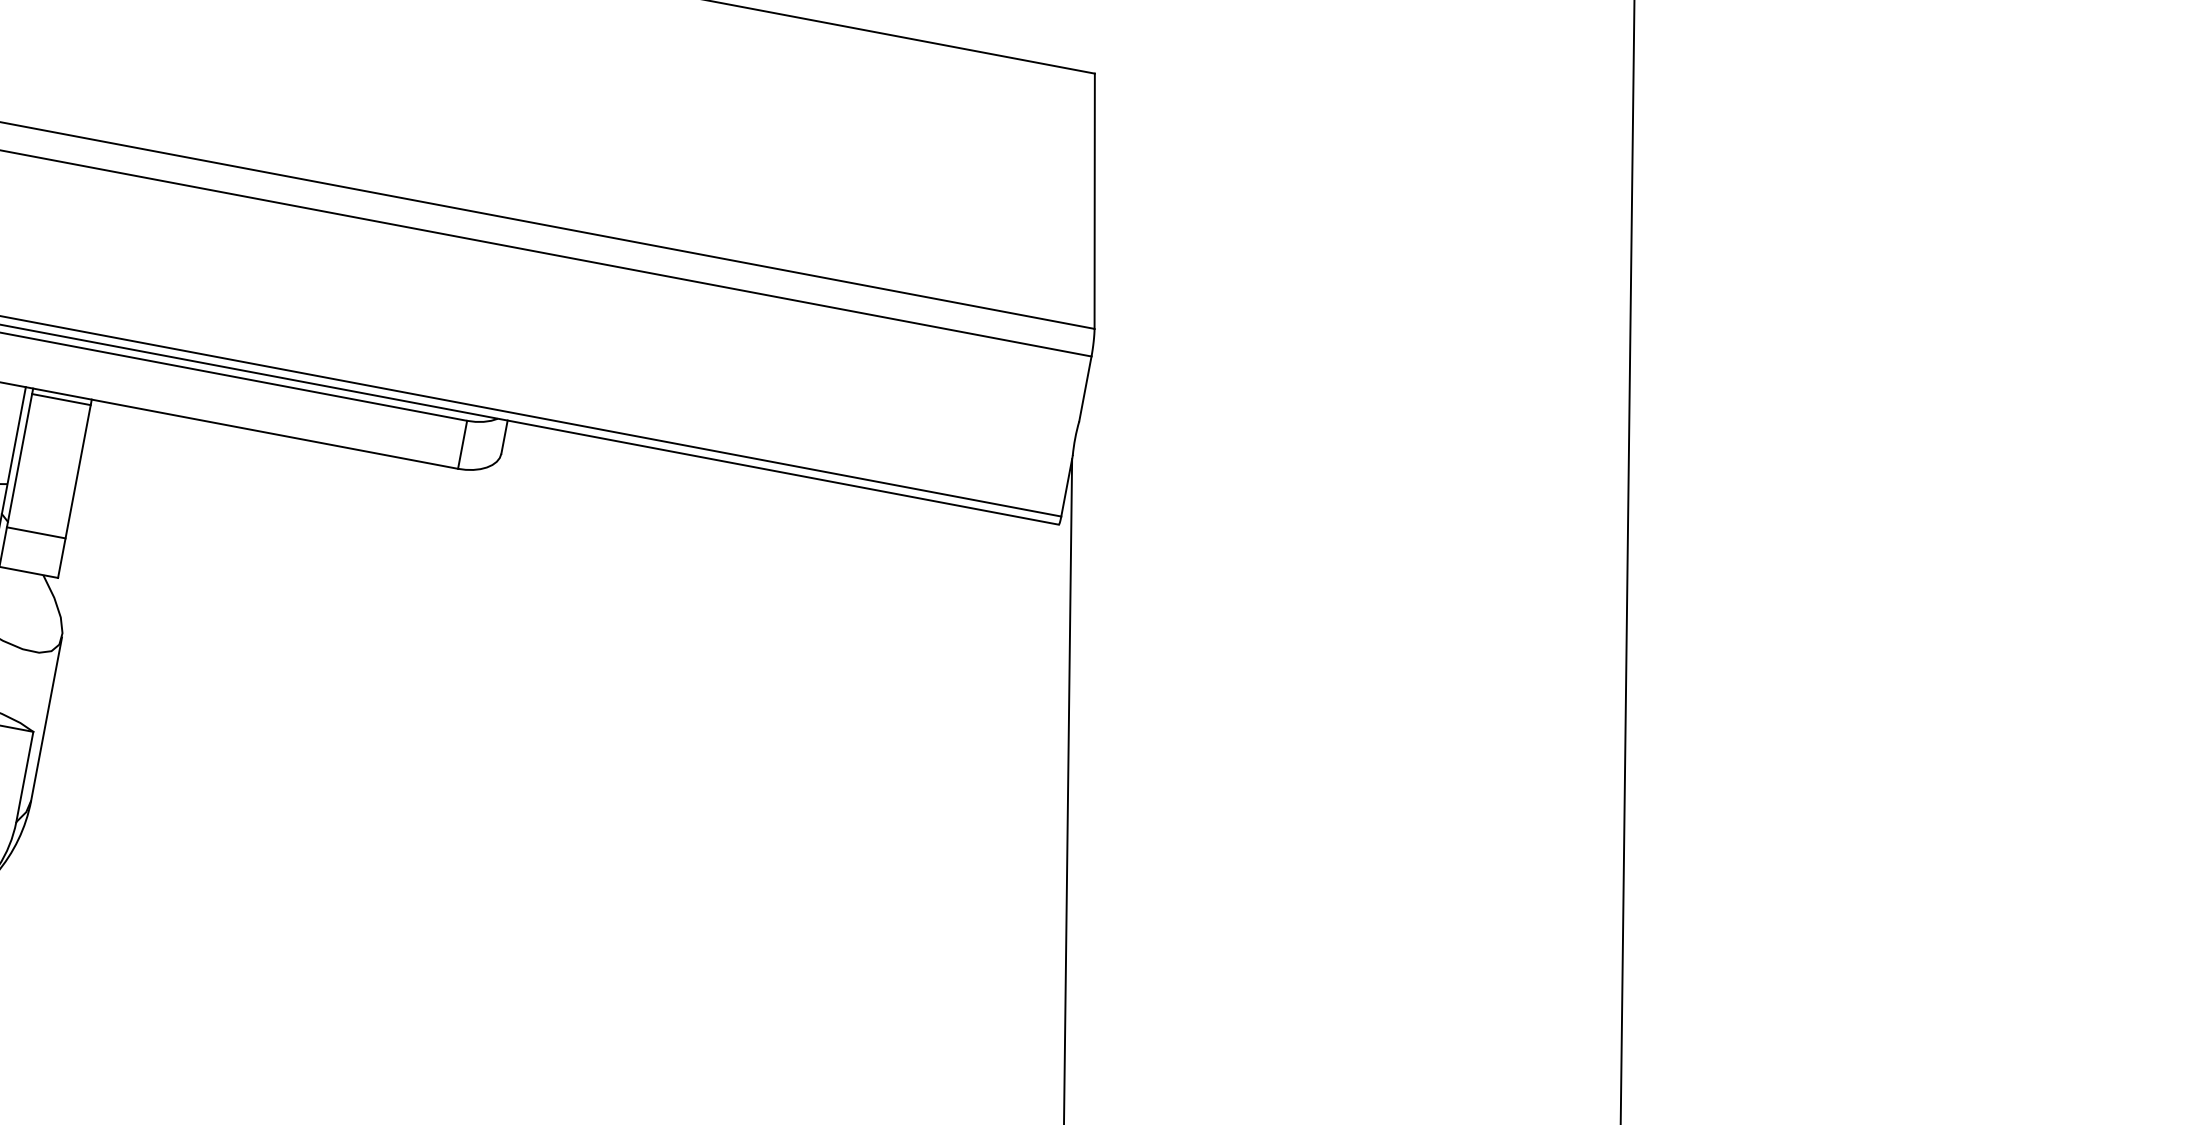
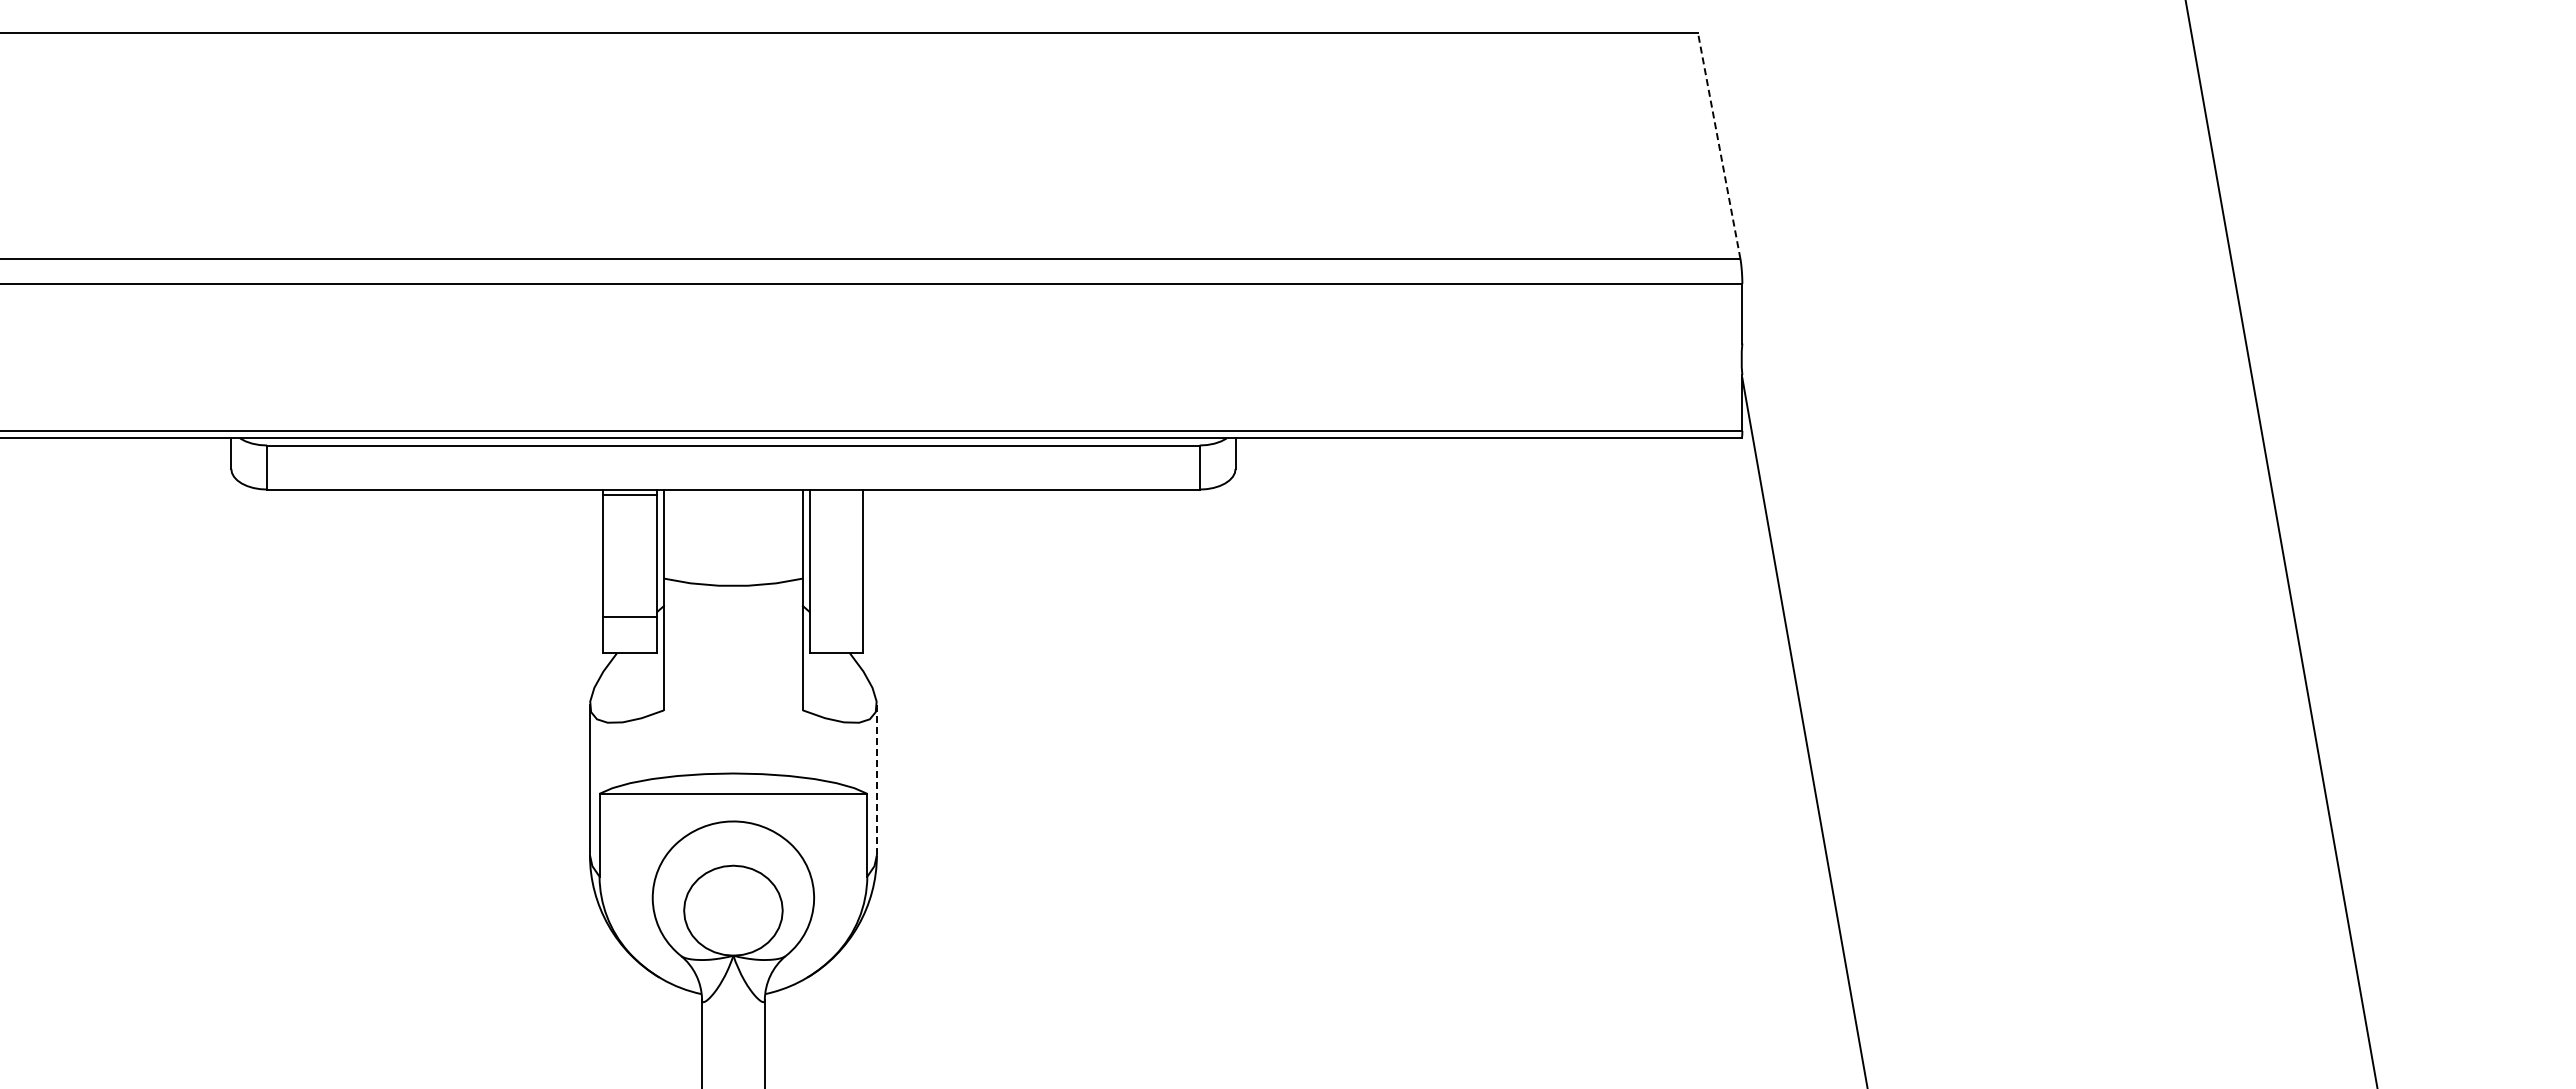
line: (1095, 201) -> (1719, 145), solid -> dashed
line: (61, 399) -> (836, 494), removed
line: (36, 532) -> (836, 616), removed
line: (46, 719) -> (876, 780), solid -> dashed

